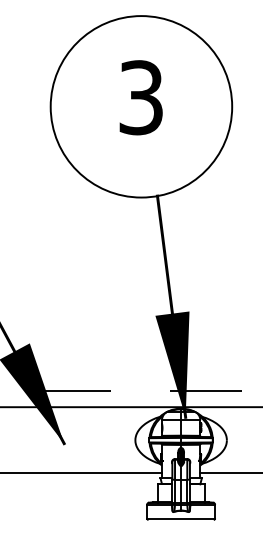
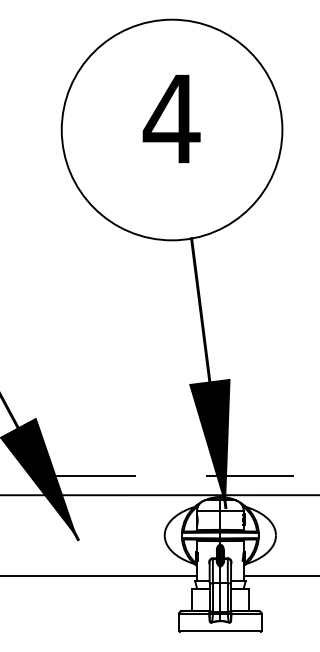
text: (140, 97) -> (170, 118), 3 -> 4

